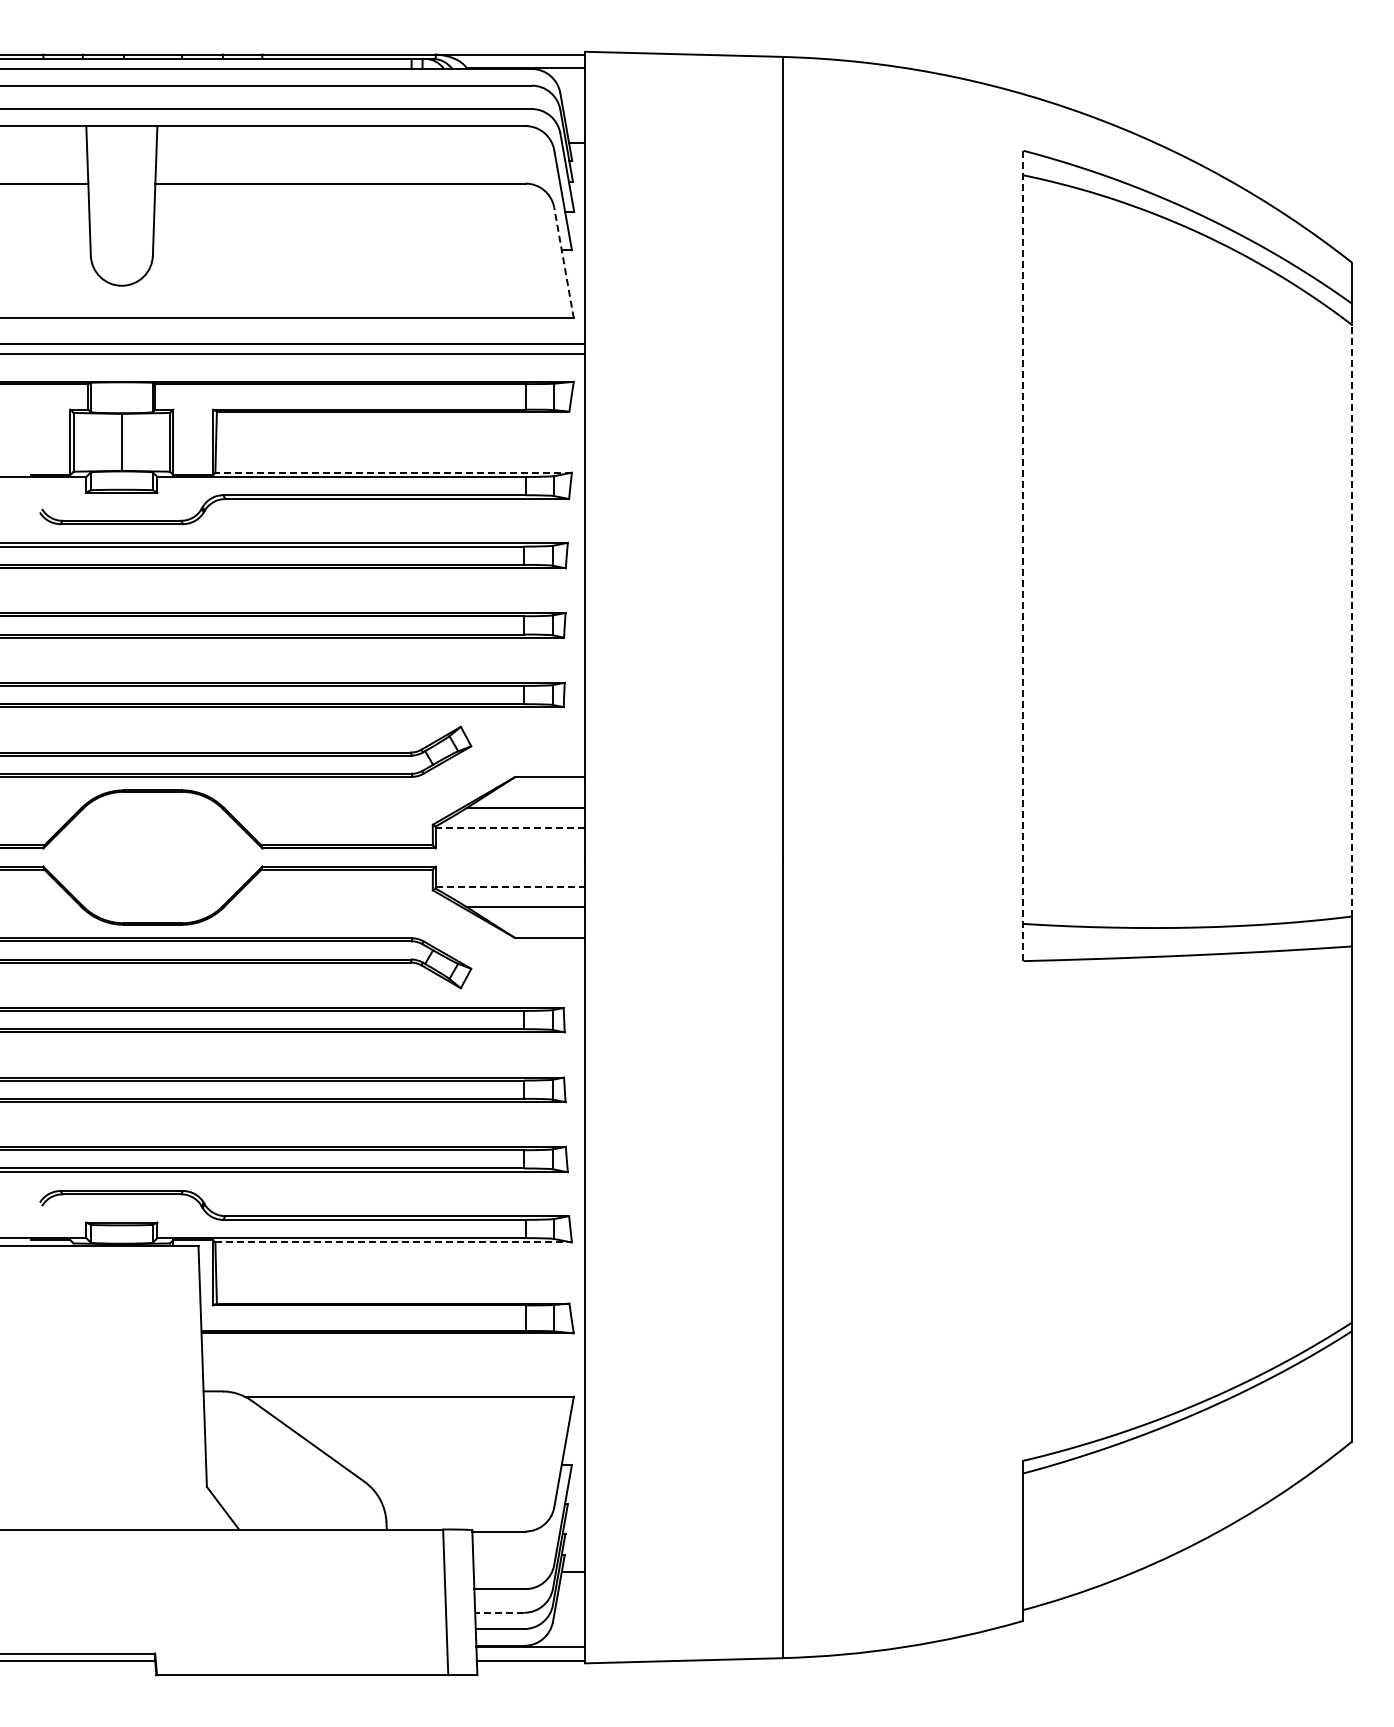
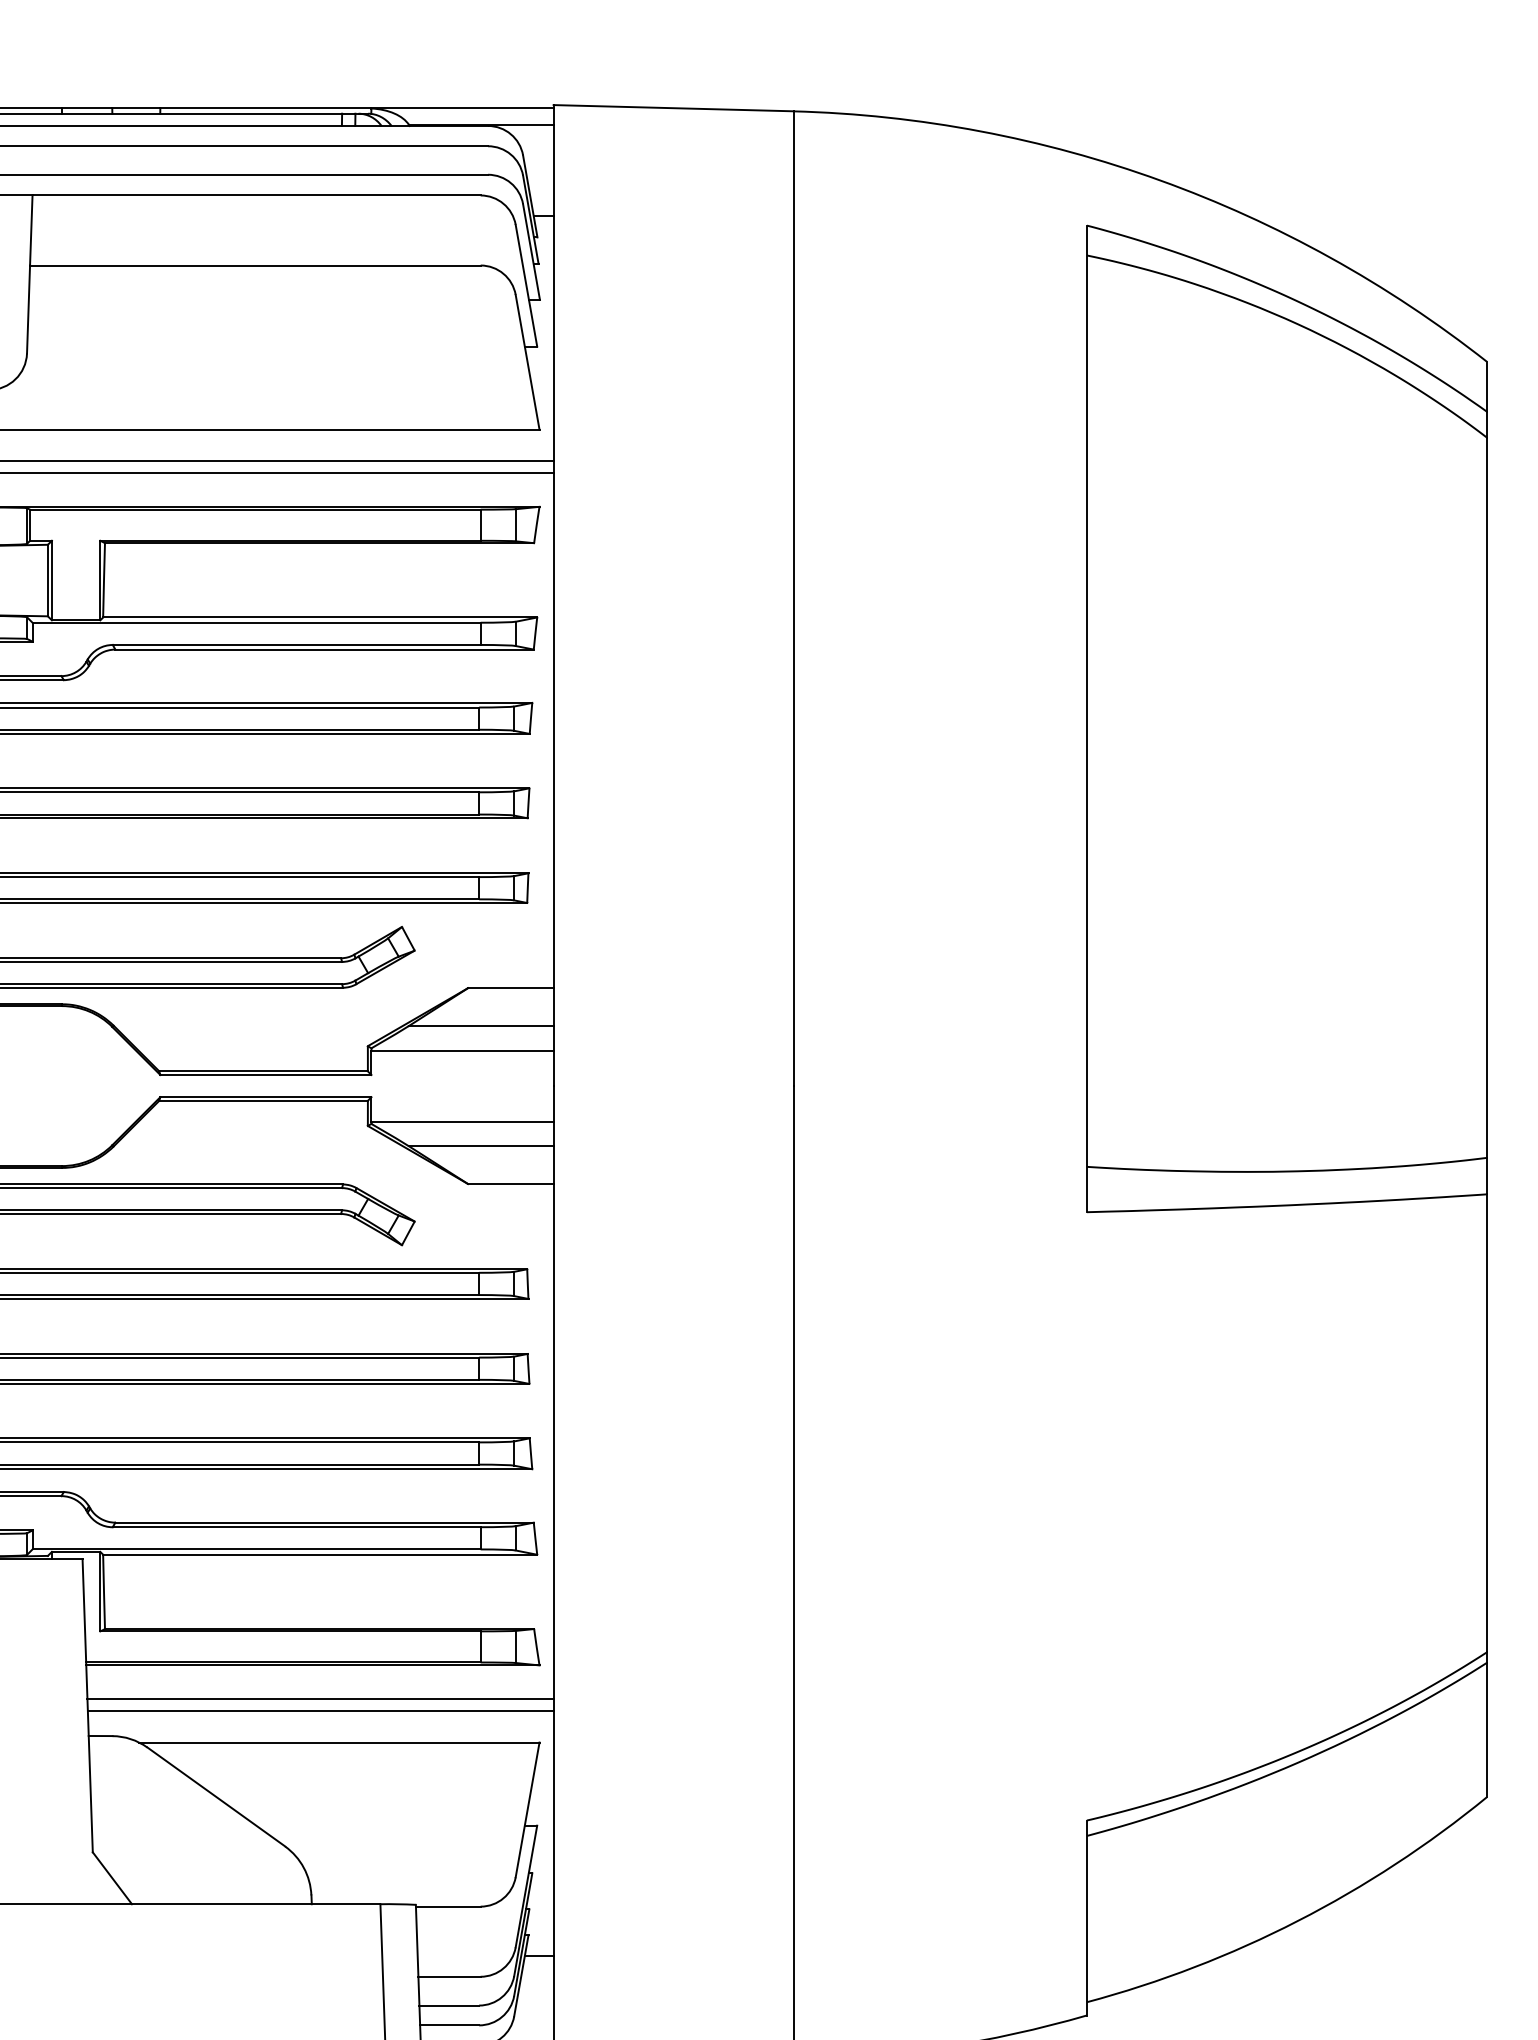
line: (563, 262) -> (526, 361), dashed -> solid
line: (393, 472) -> (319, 617), dashed -> solid
line: (1023, 555) -> (1086, 718), dashed -> solid
line: (1351, 620) -> (1486, 797), dashed -> solid
line: (510, 828) -> (462, 1050), dashed -> solid
line: (510, 886) -> (462, 1121), dashed -> solid
line: (394, 1242) -> (321, 1554), dashed -> solid
line: (393, 1360) -> (319, 1698), added
line: (393, 1371) -> (319, 1711), added
line: (499, 1612) -> (449, 2005), dashed -> solid

